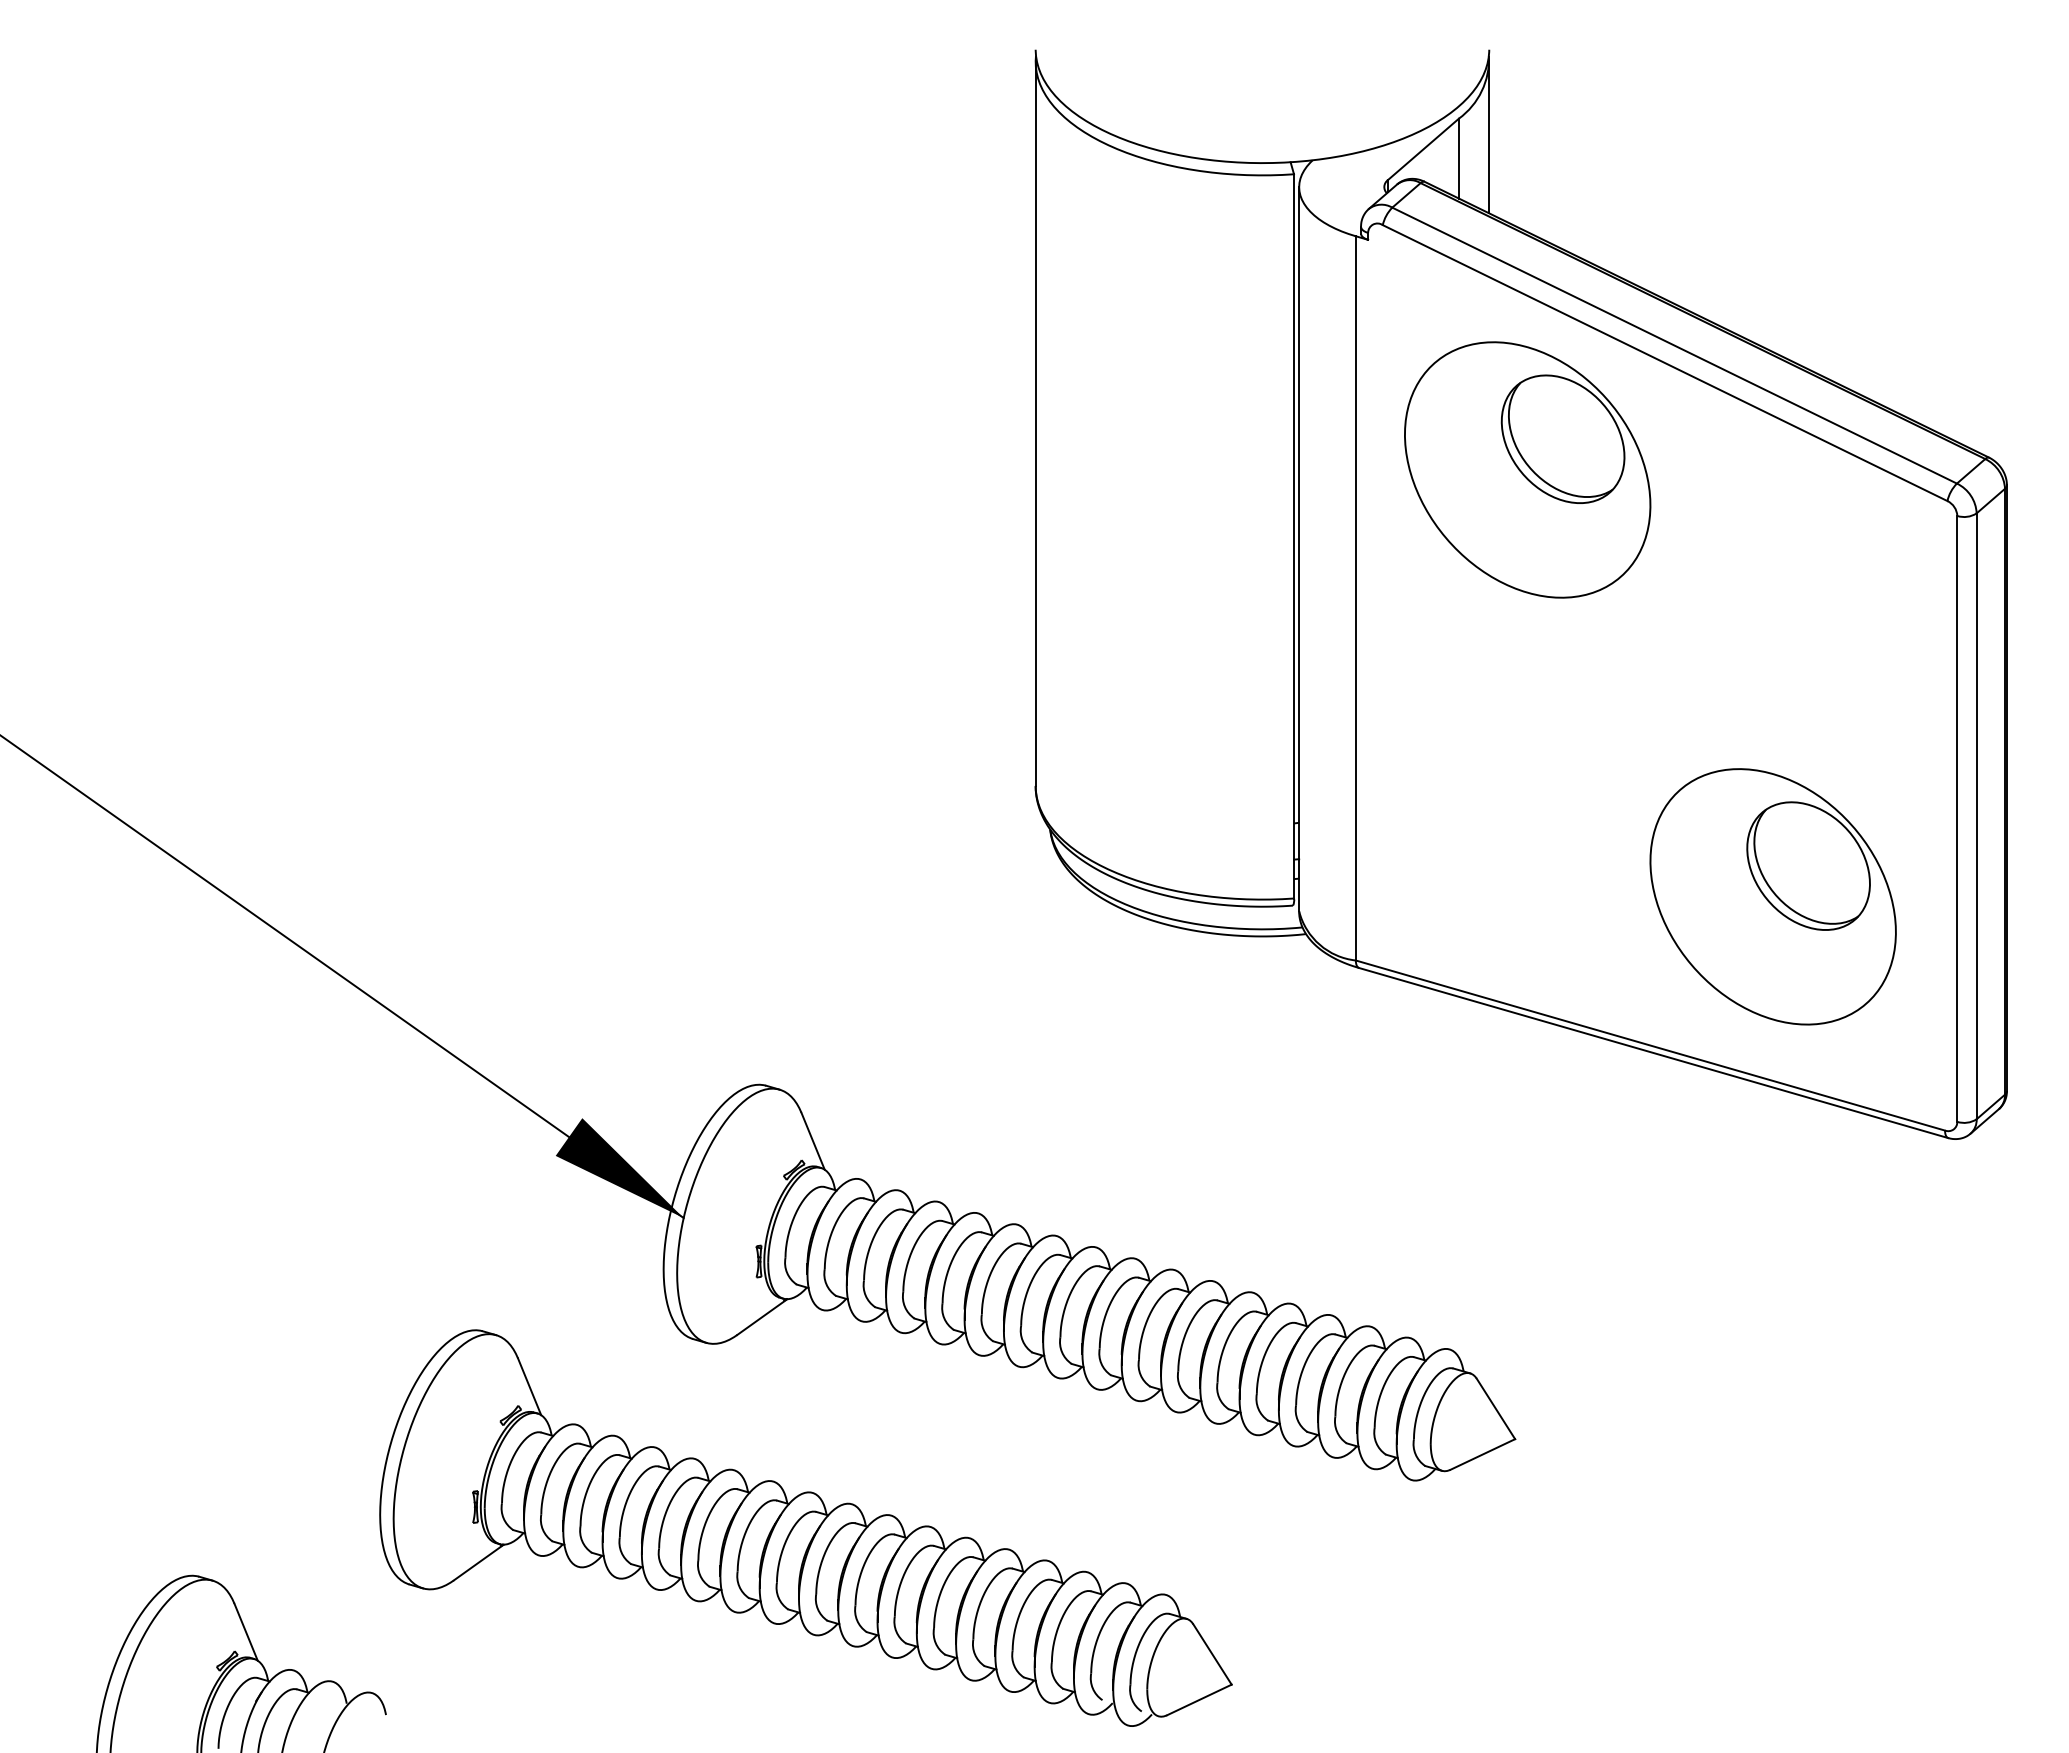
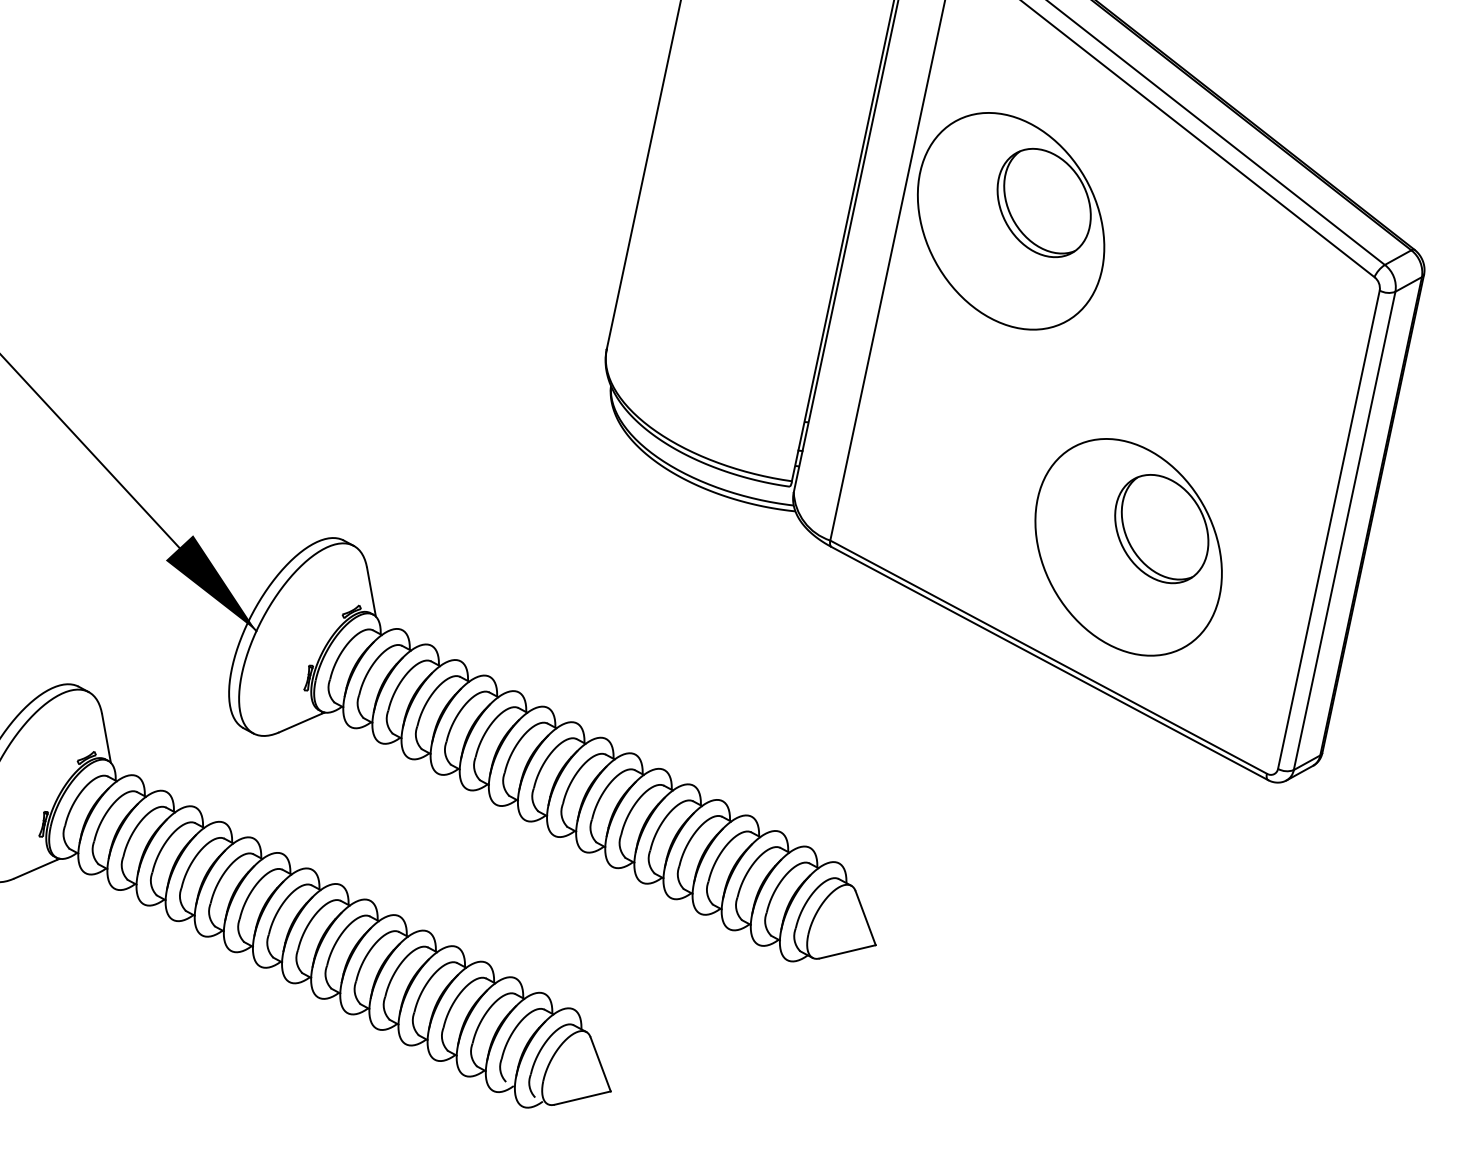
part: (1527, 469) -> (1011, 220), moved
part: (1772, 896) -> (1128, 546), moved

